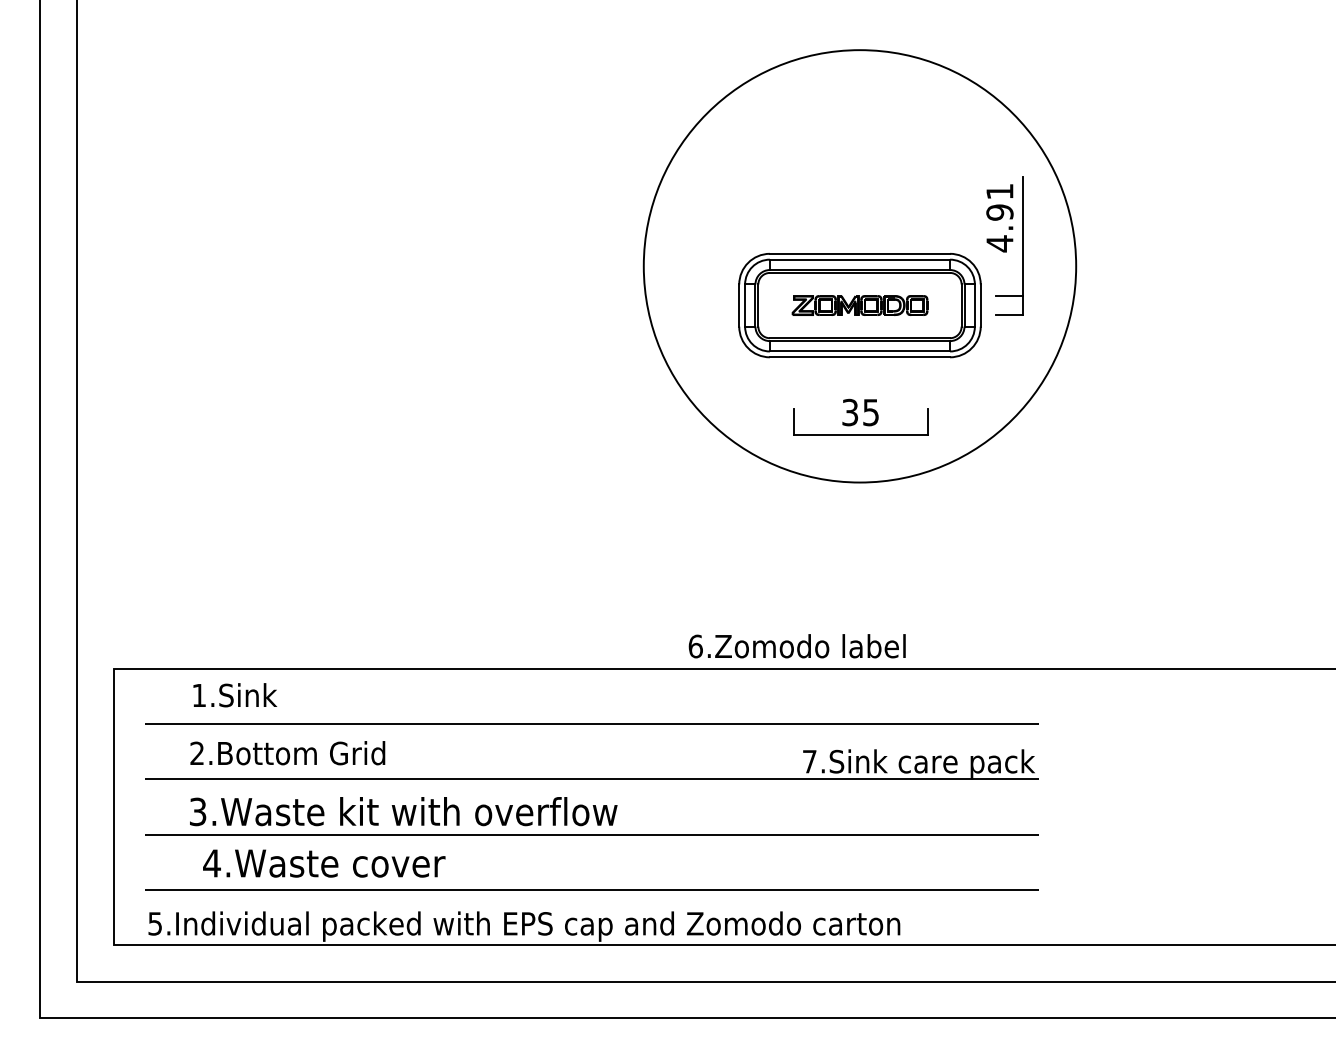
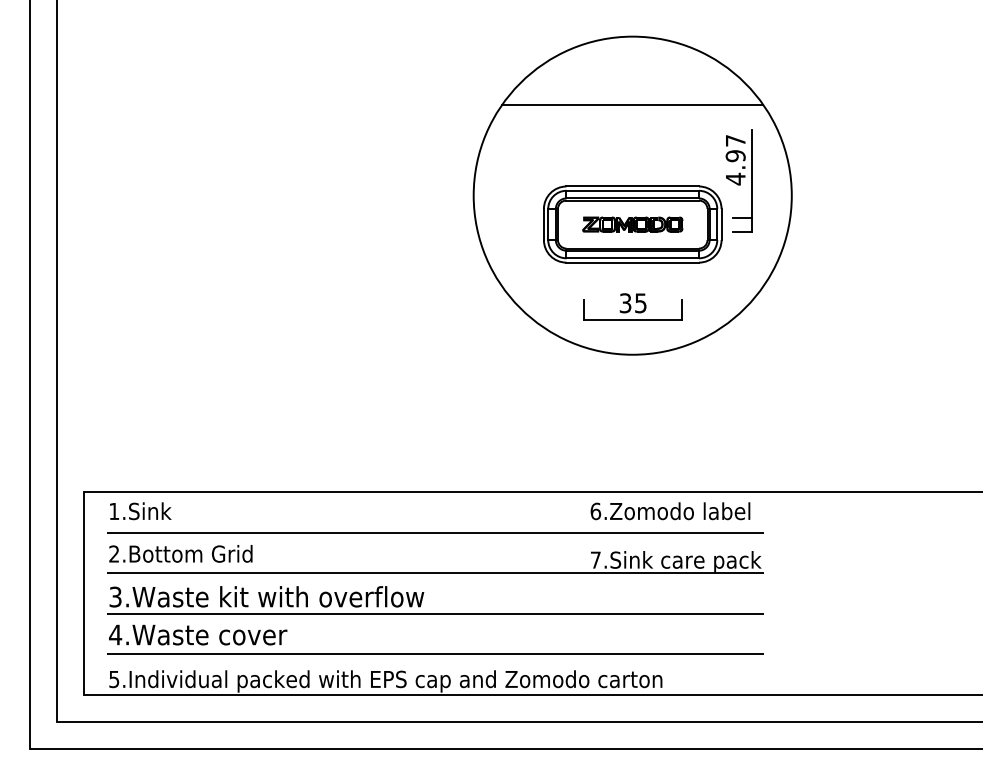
line: (859, 142) -> (632, 104), added
text: (999, 191) -> (735, 140), 4.91 -> 4.97
text: (796, 646) -> (669, 511), moved
text: (235, 695) -> (140, 511), moved
text: (287, 753) -> (180, 554), moved
text: (403, 811) -> (266, 596), moved
text: (324, 863) -> (198, 635), moved

